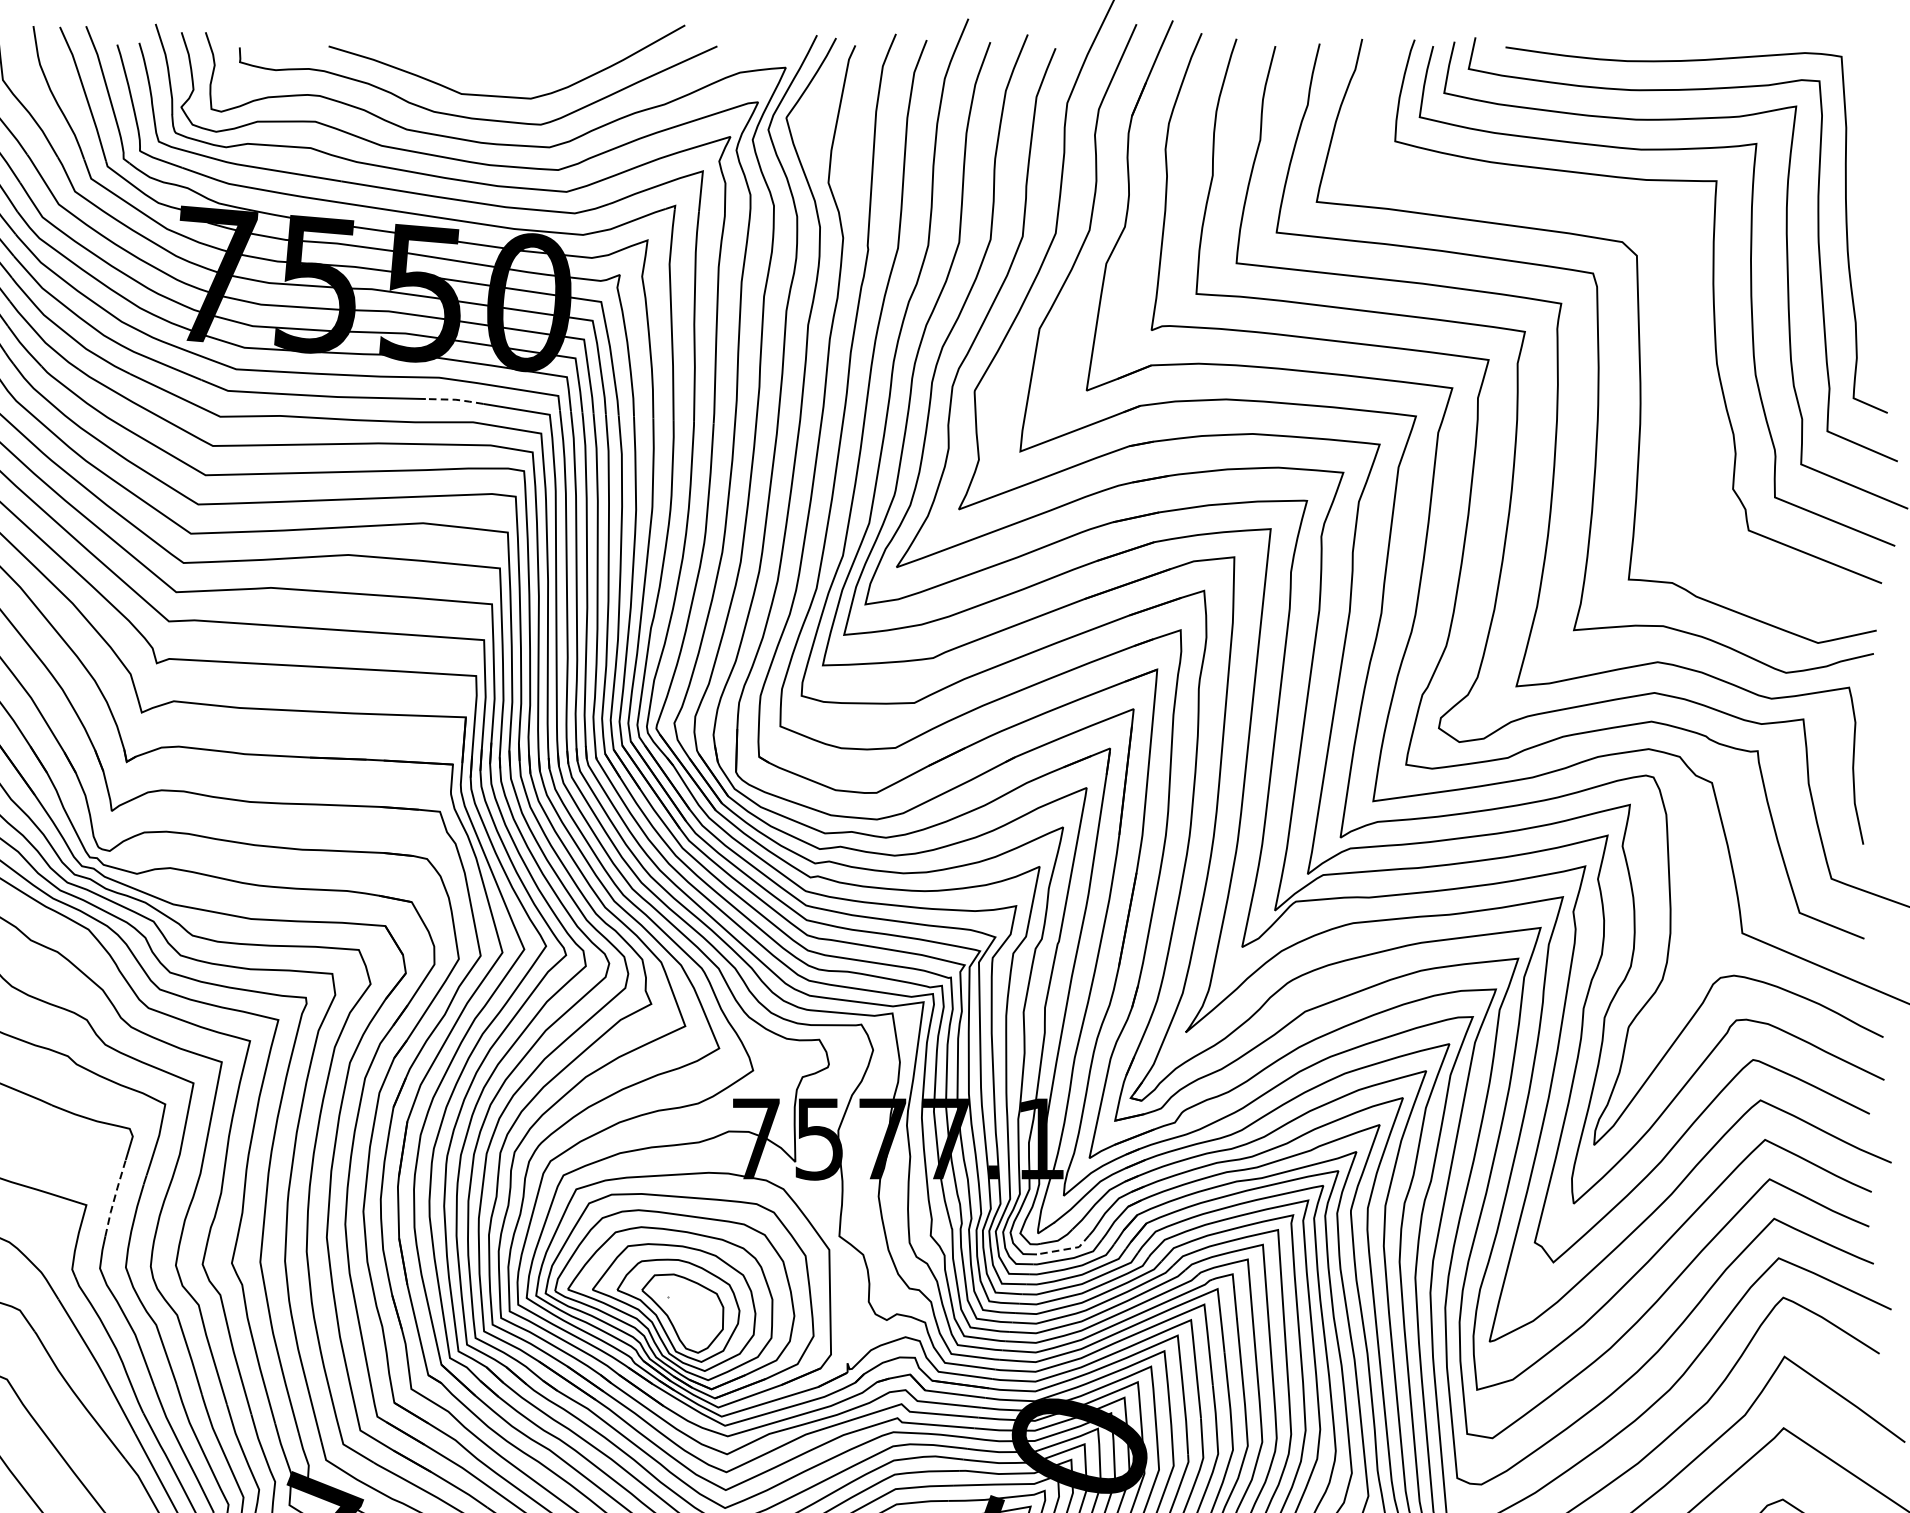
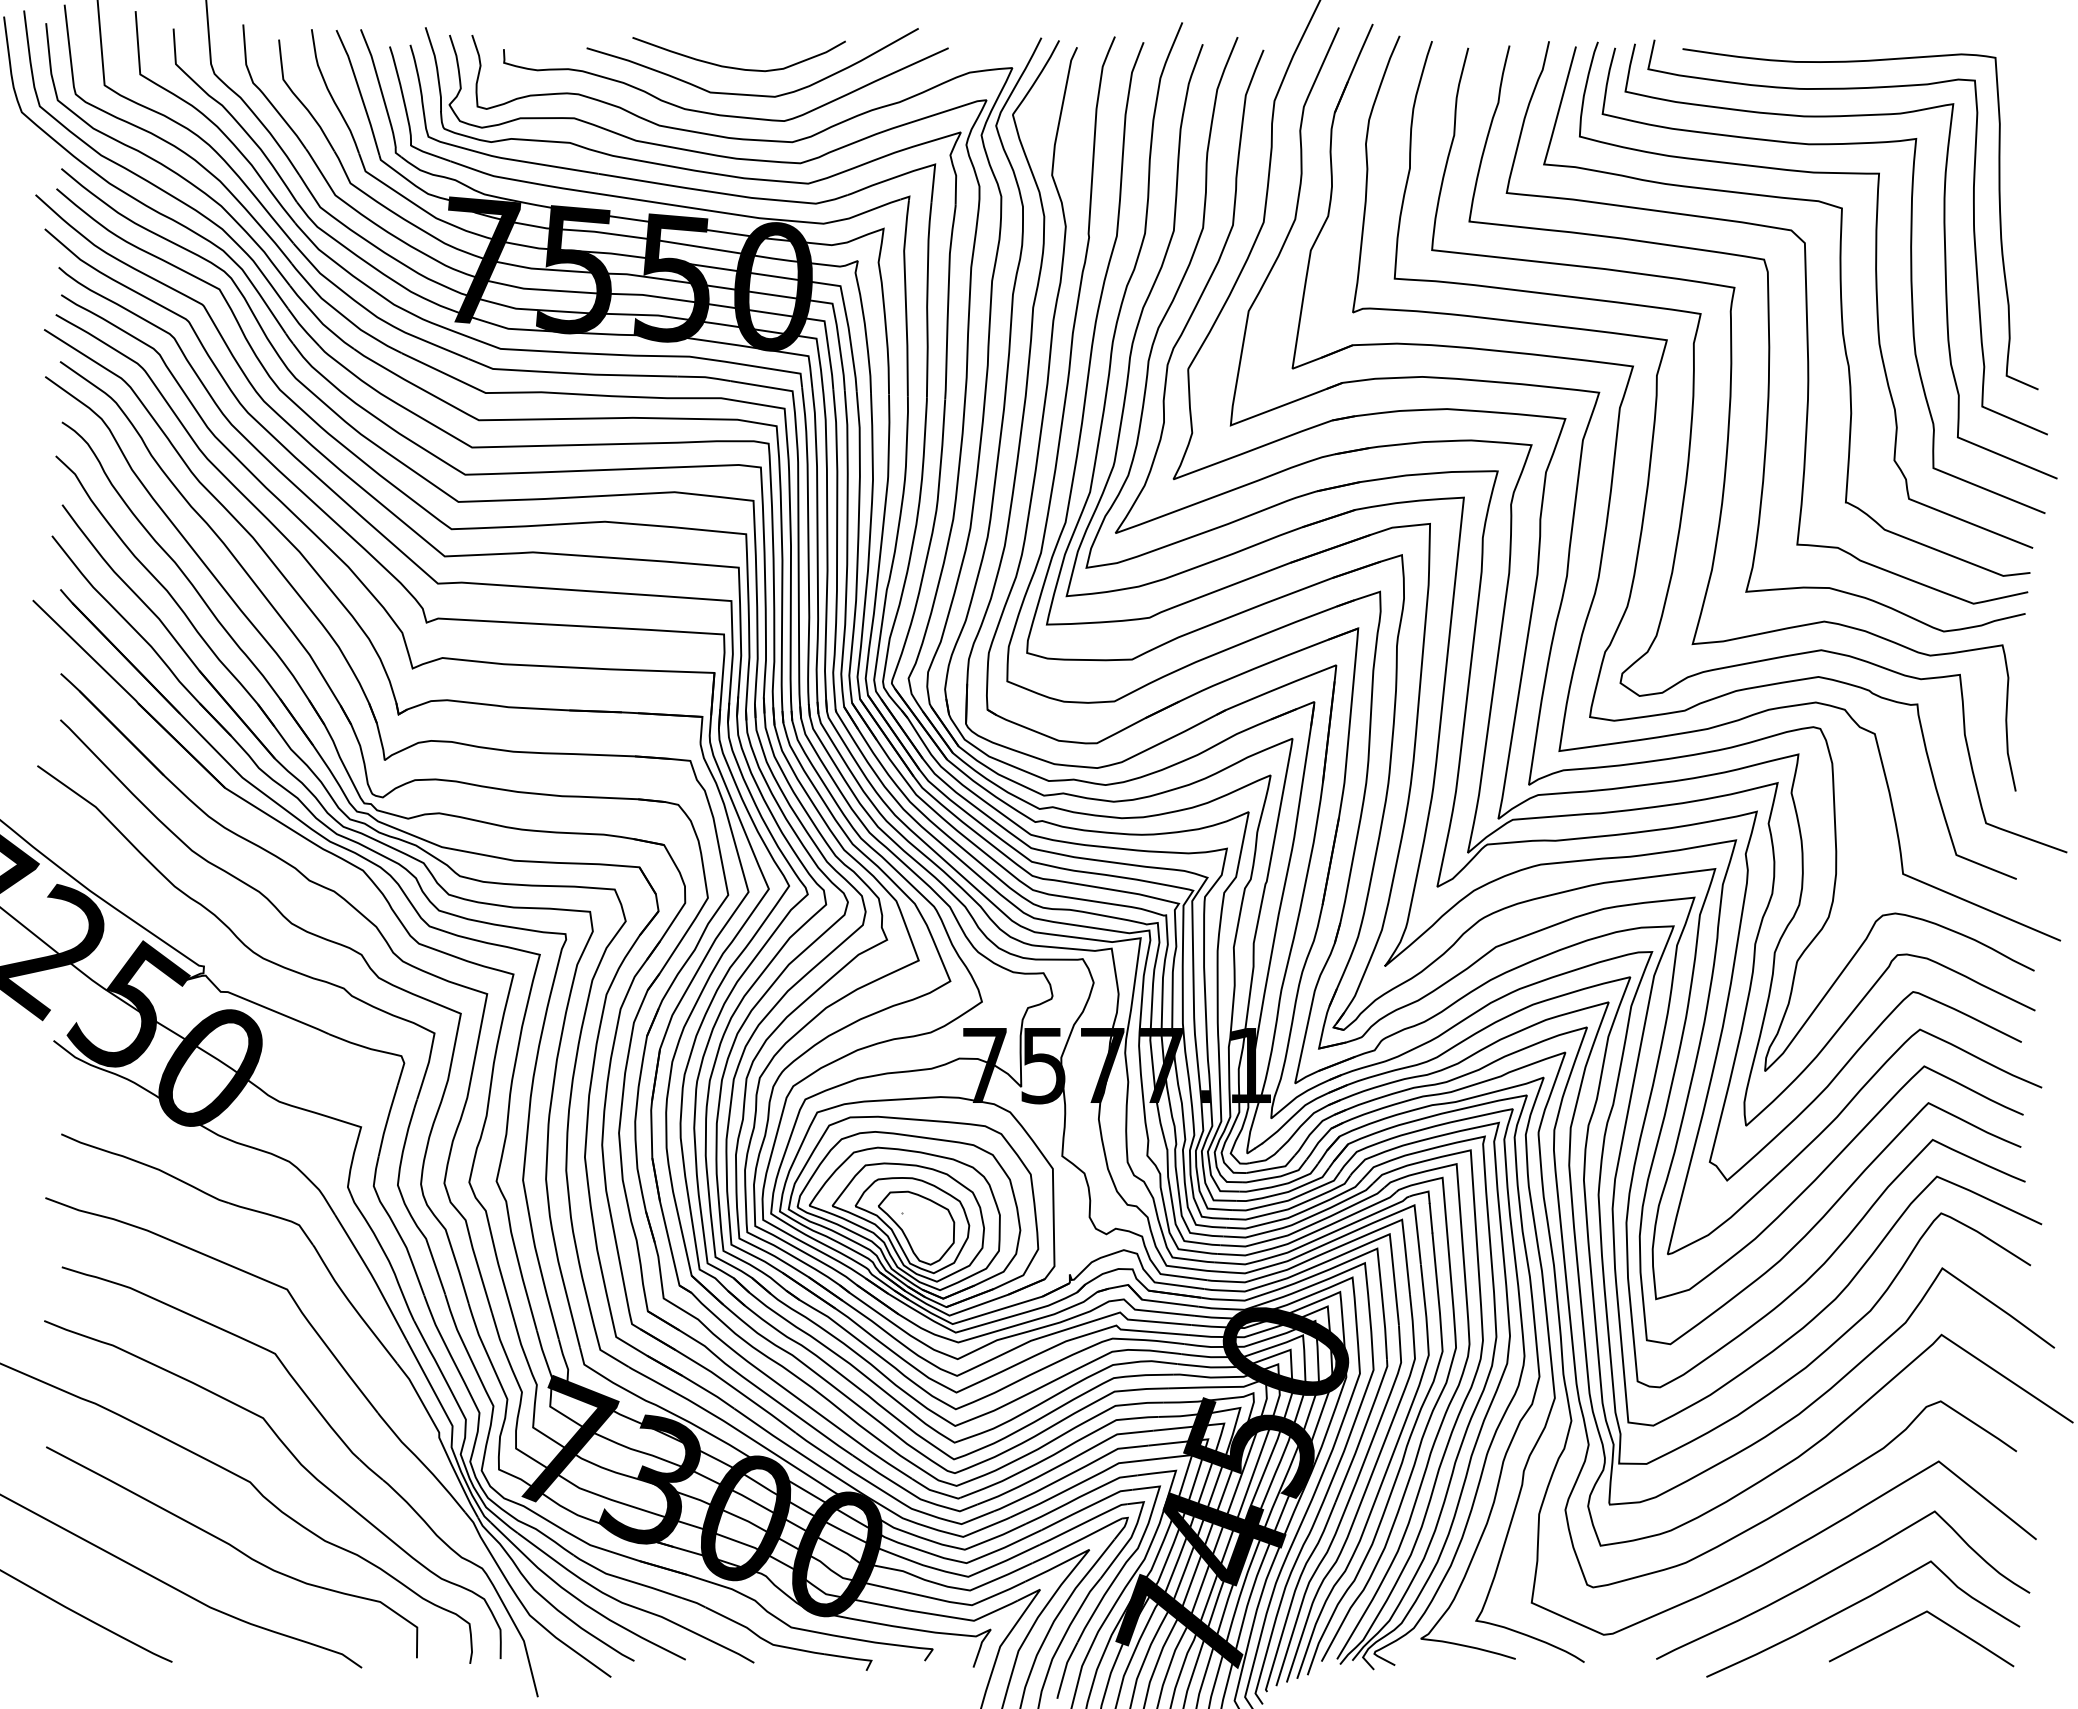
curve: (490, 67) -> (737, 67), added
curve: (1675, 329) -> (1840, 311), added
line: (456, 400) -> (705, 377), dashed -> solid
line: (114, 1196) -> (387, 1119), dashed -> solid
line: (1065, 1249) -> (1272, 1168), dashed -> solid

